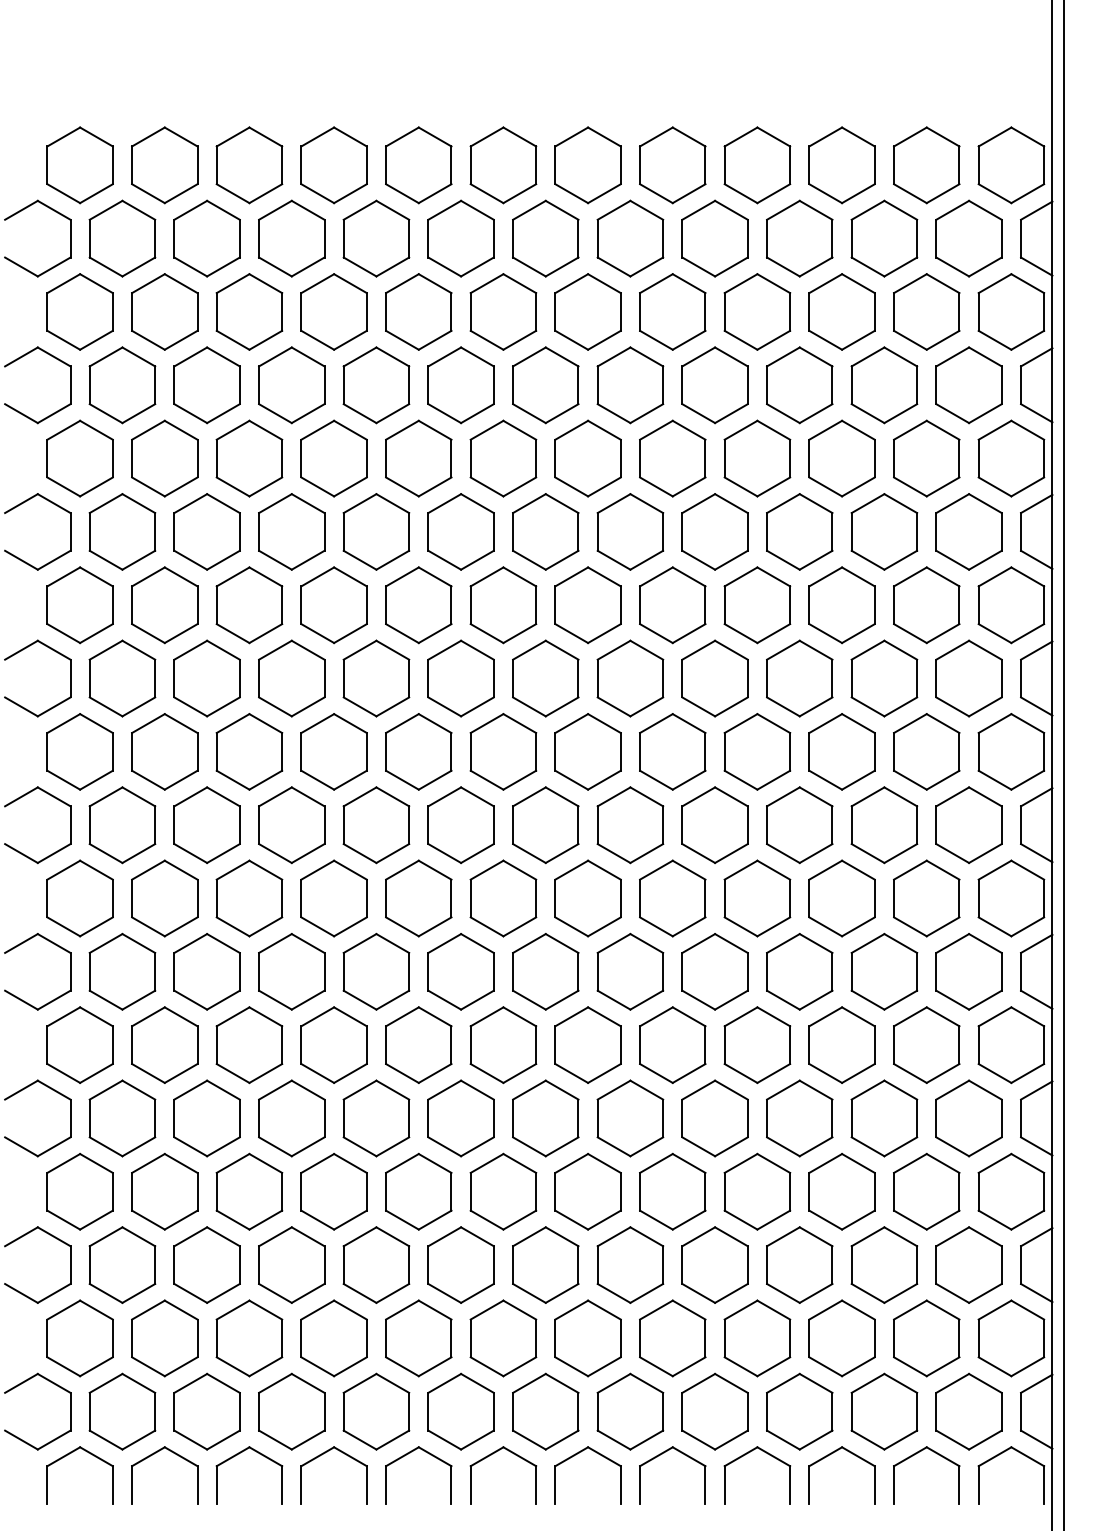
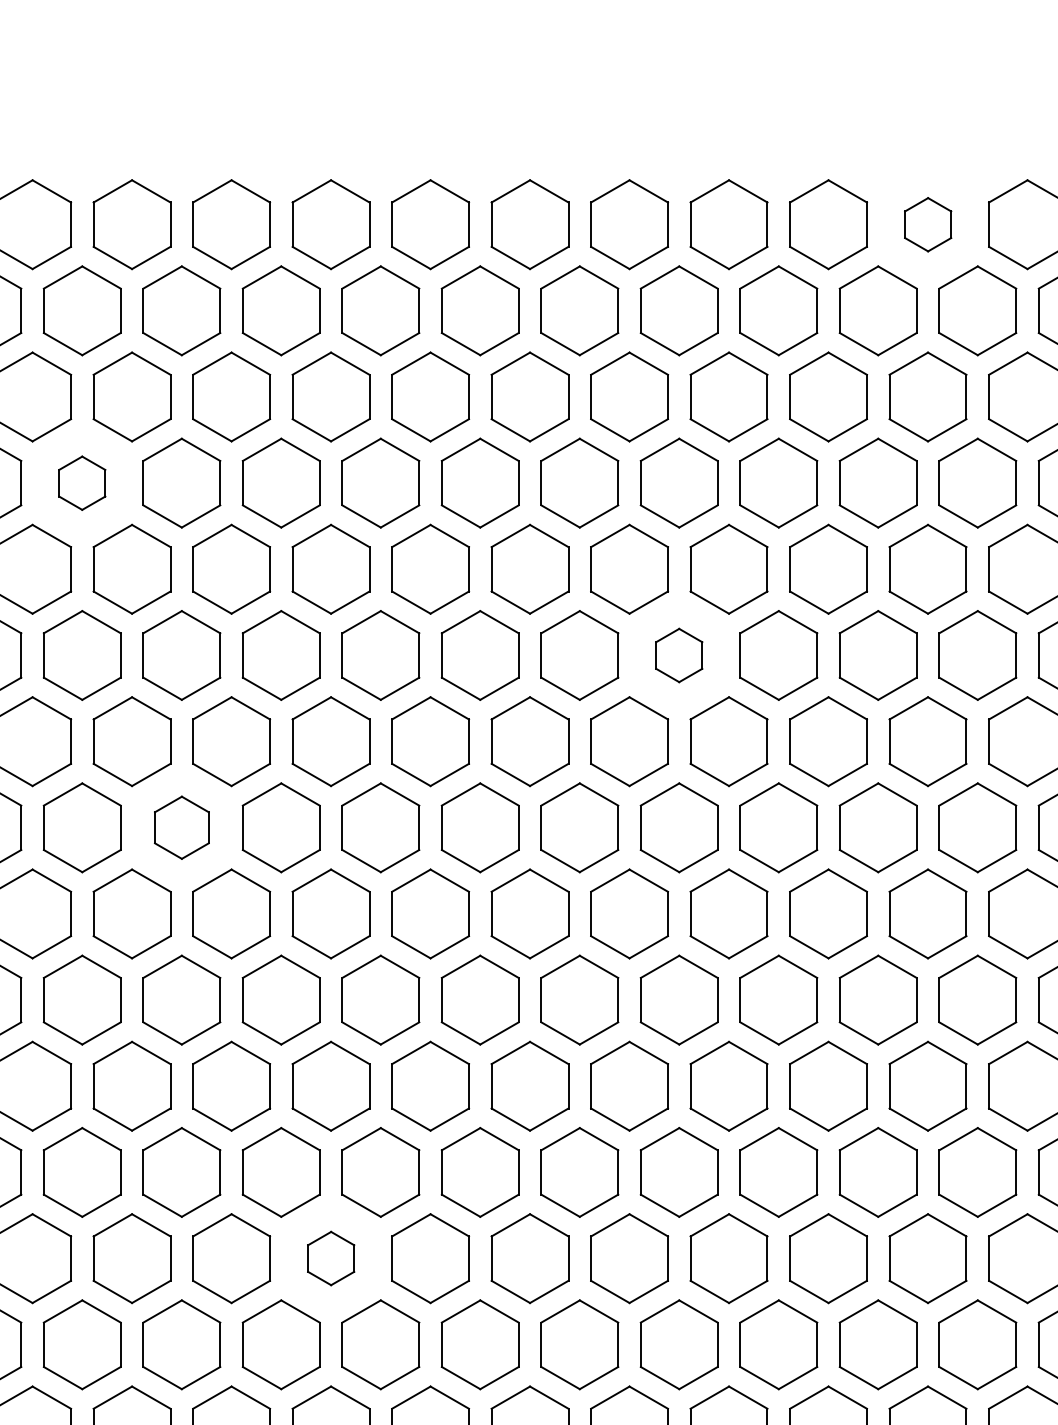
part: (926, 165) -> (927, 224), size x0.6
part: (206, 385) -> (81, 483), size x0.6
part: (714, 531) -> (678, 654), size x0.6
part: (291, 678) -> (181, 827), size x0.7
part: (418, 1044) -> (330, 1257), size x0.6

